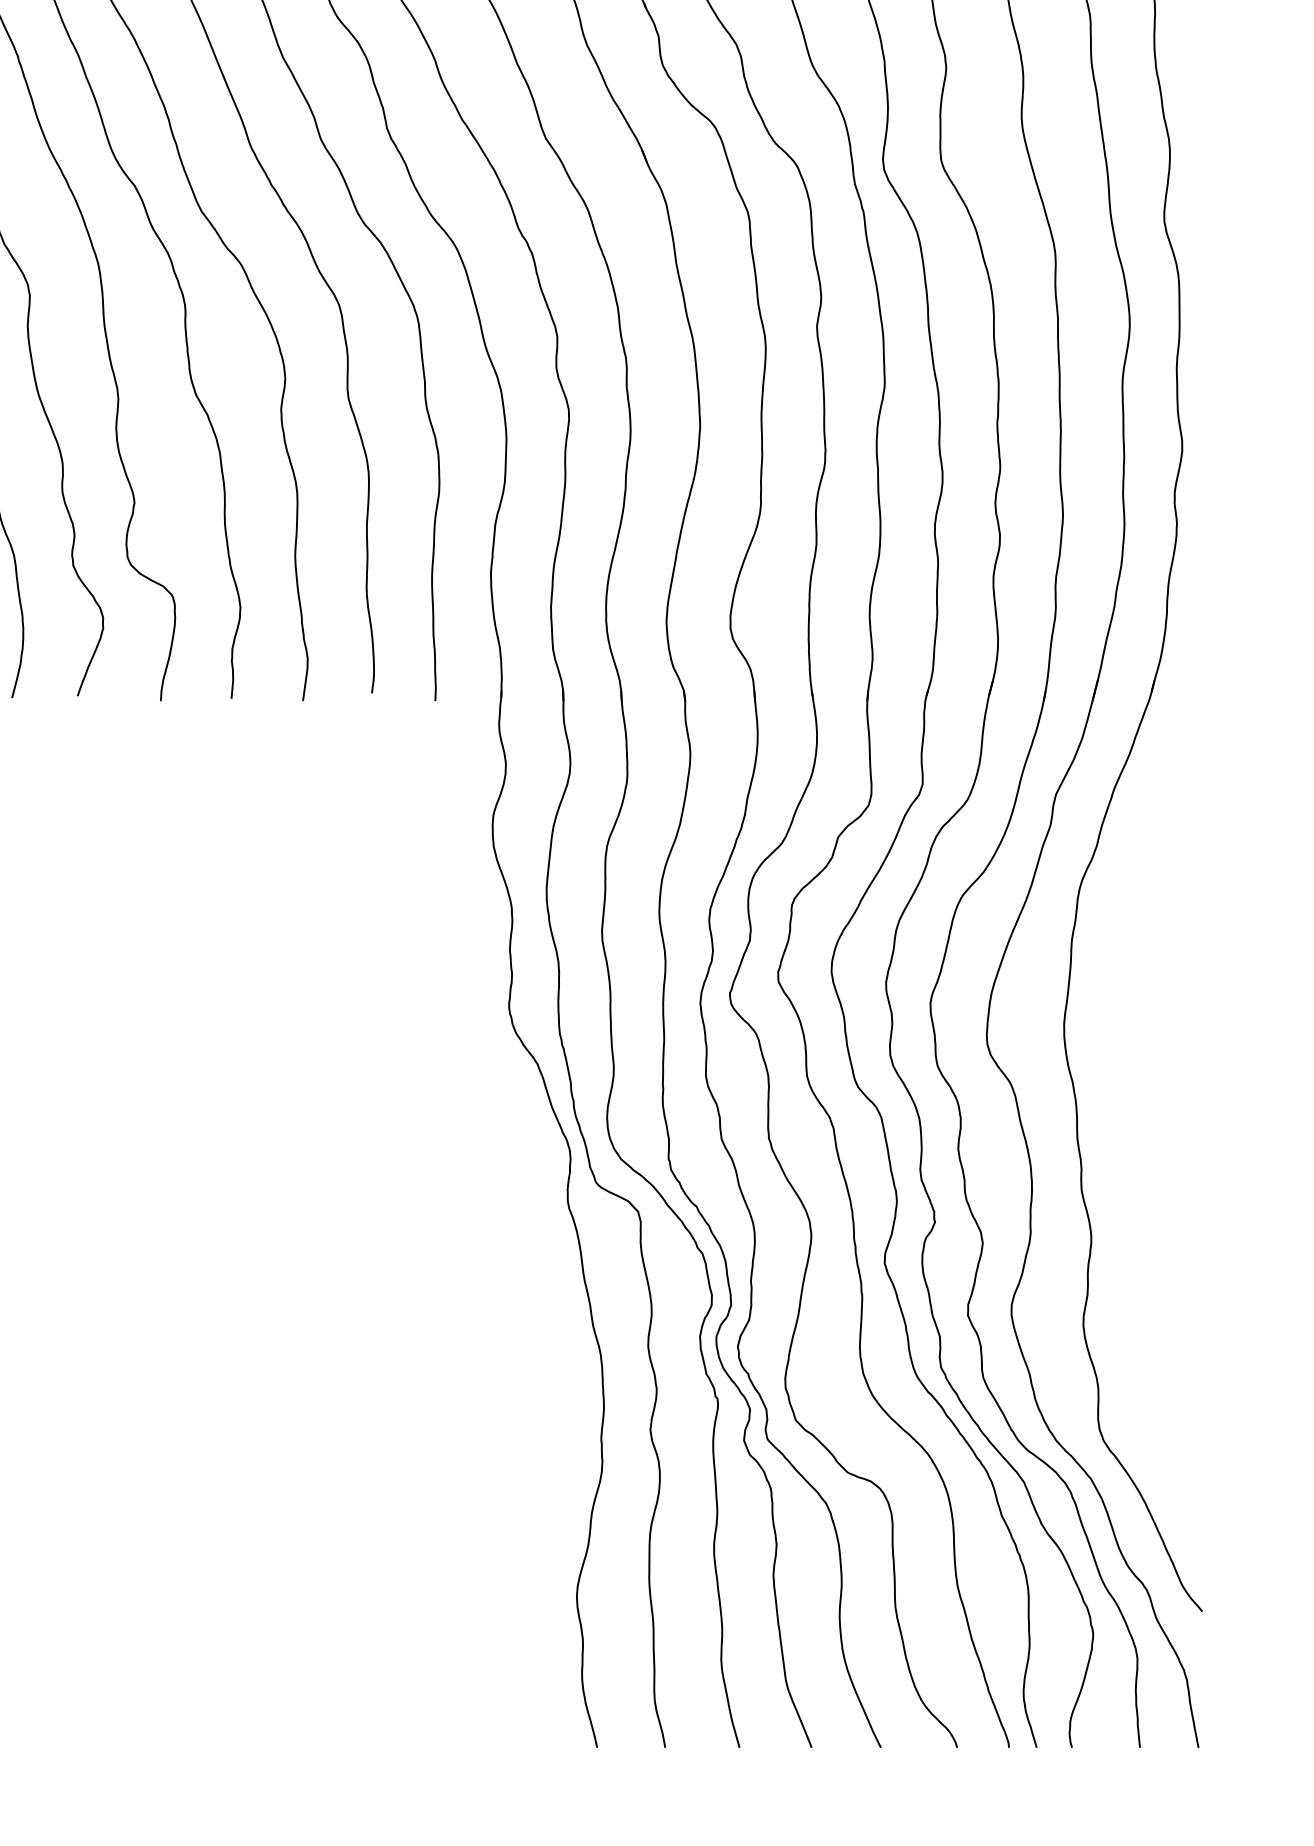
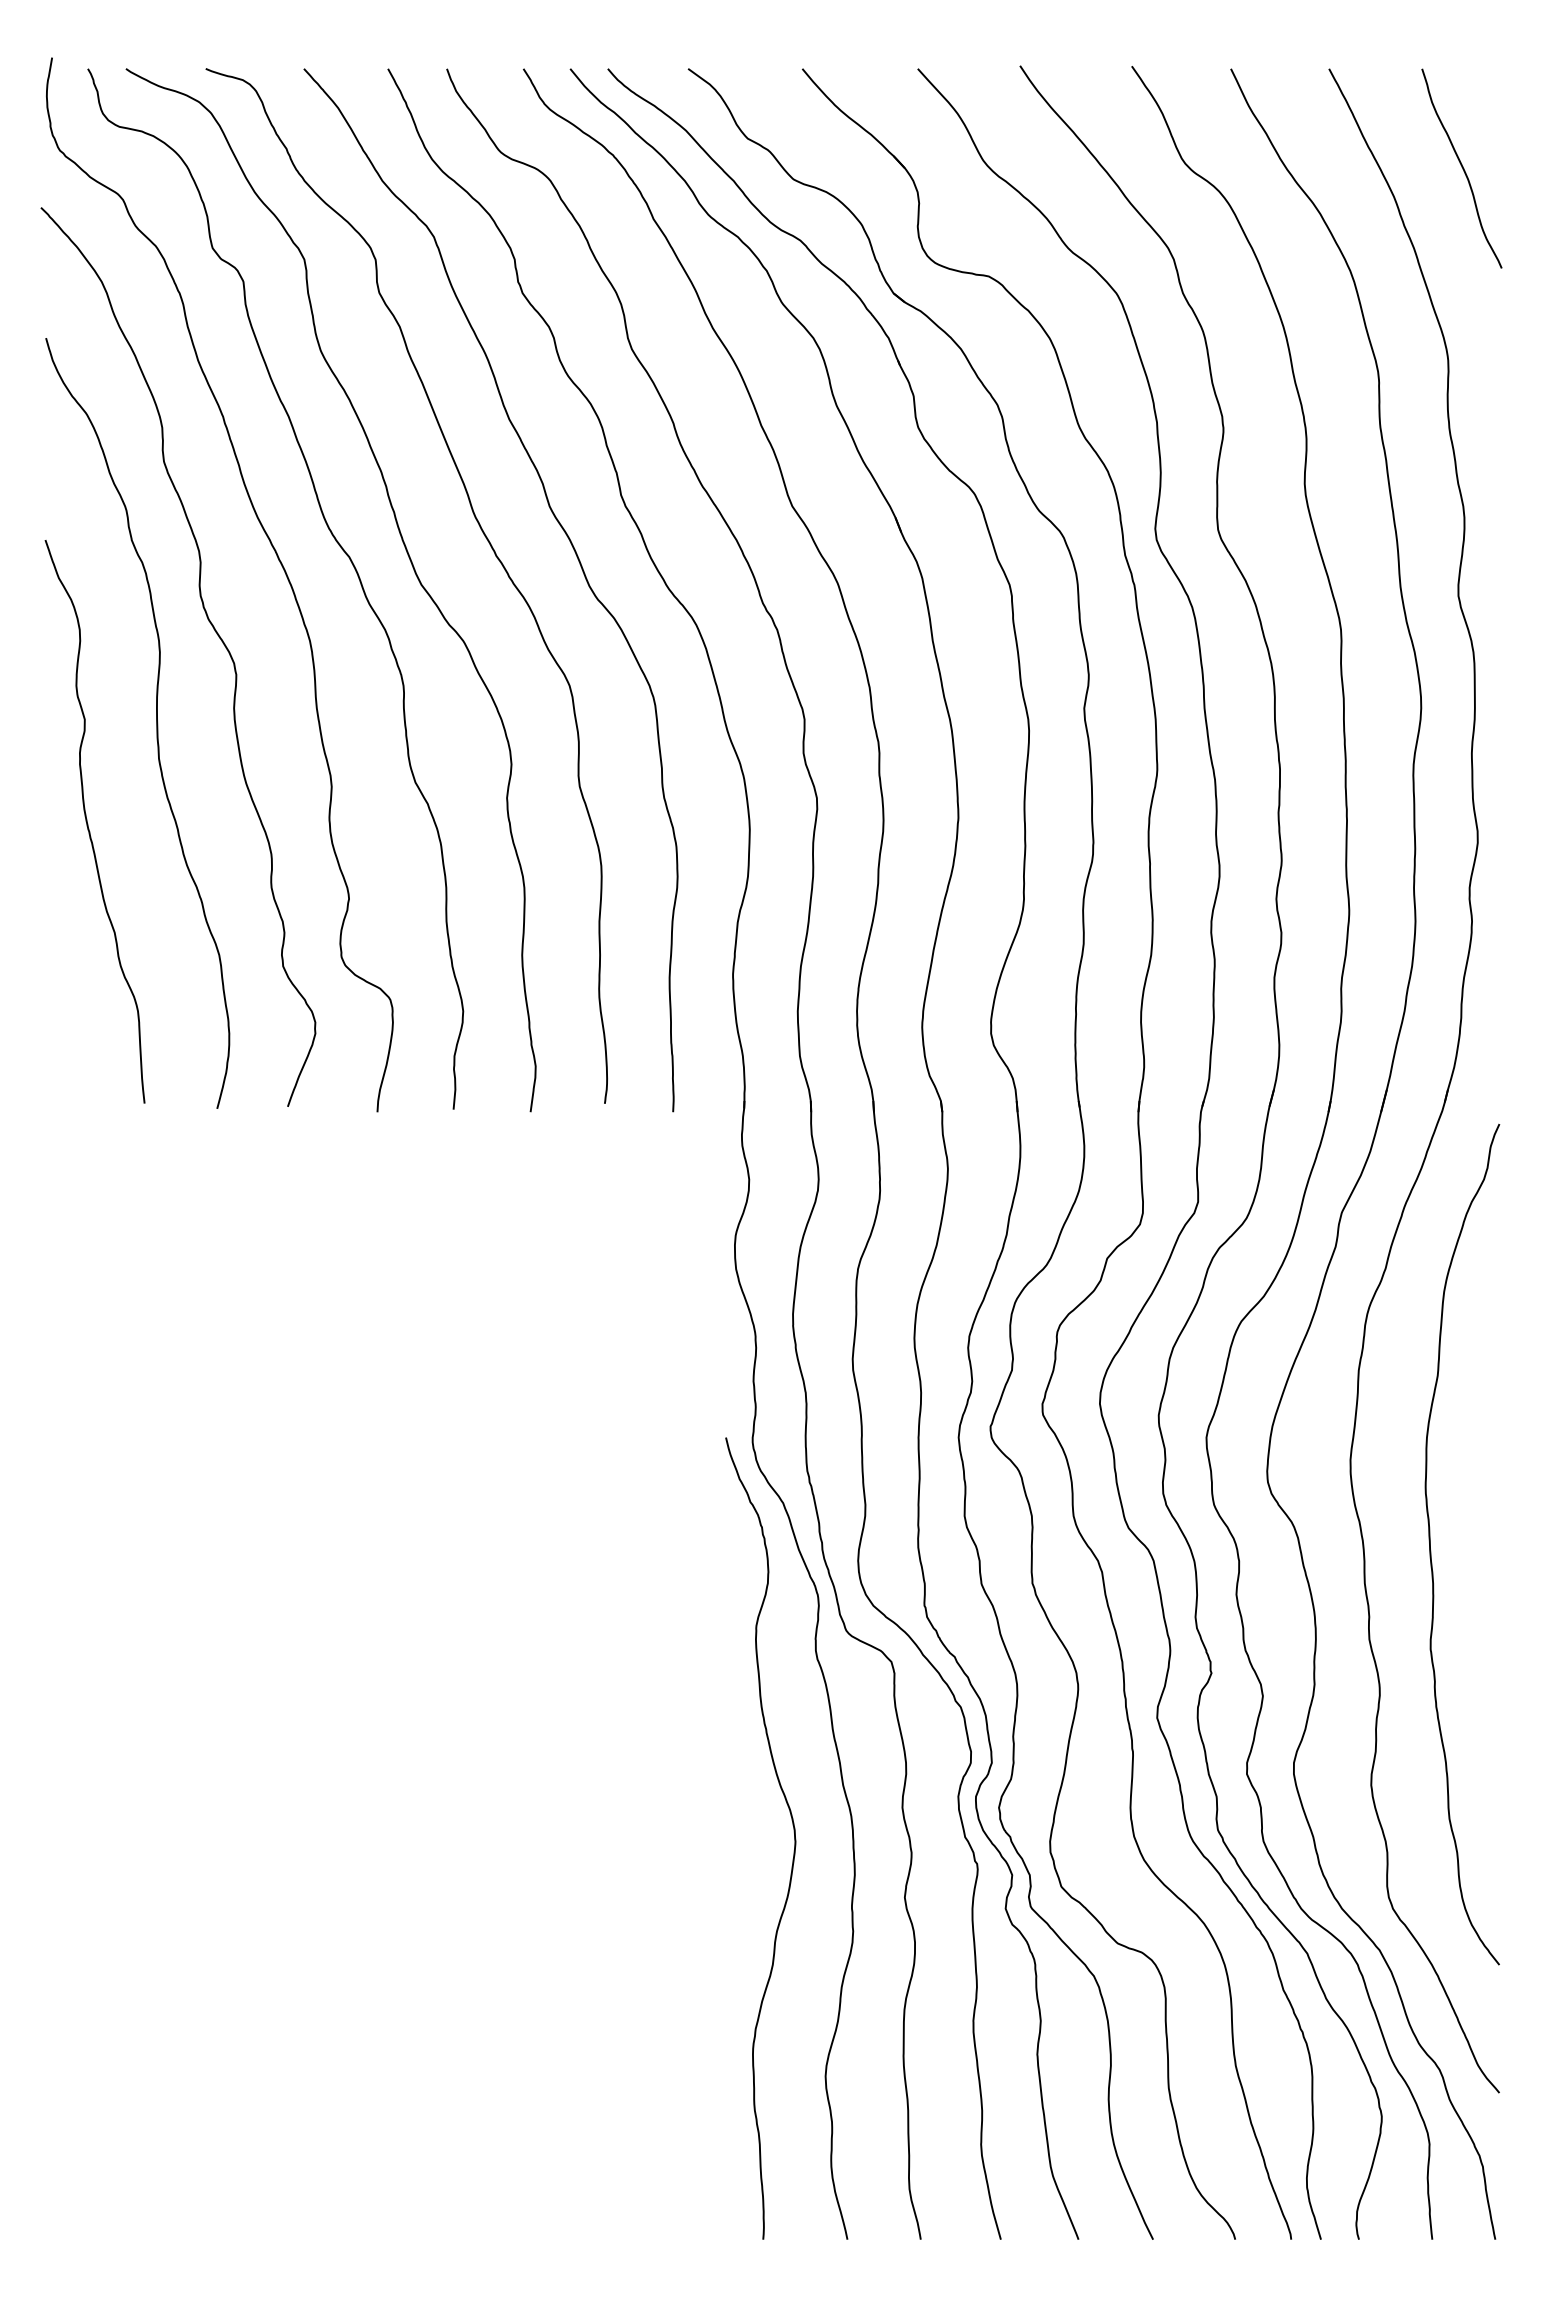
curve: (1139, 1108) -> (1431, 1550), added
curve: (547, 1369) -> (793, 1832), added

